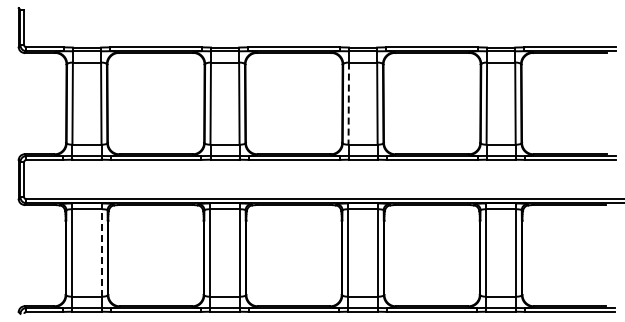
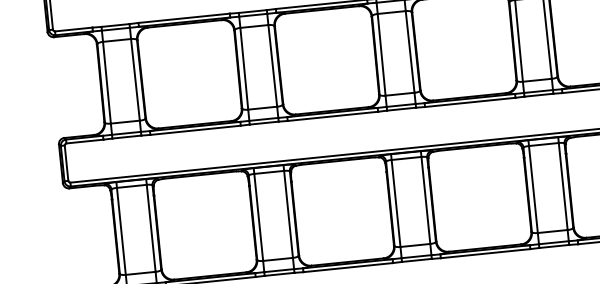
line: (348, 104) -> (381, 55), dashed -> solid
line: (101, 252) -> (150, 227), dashed -> solid

